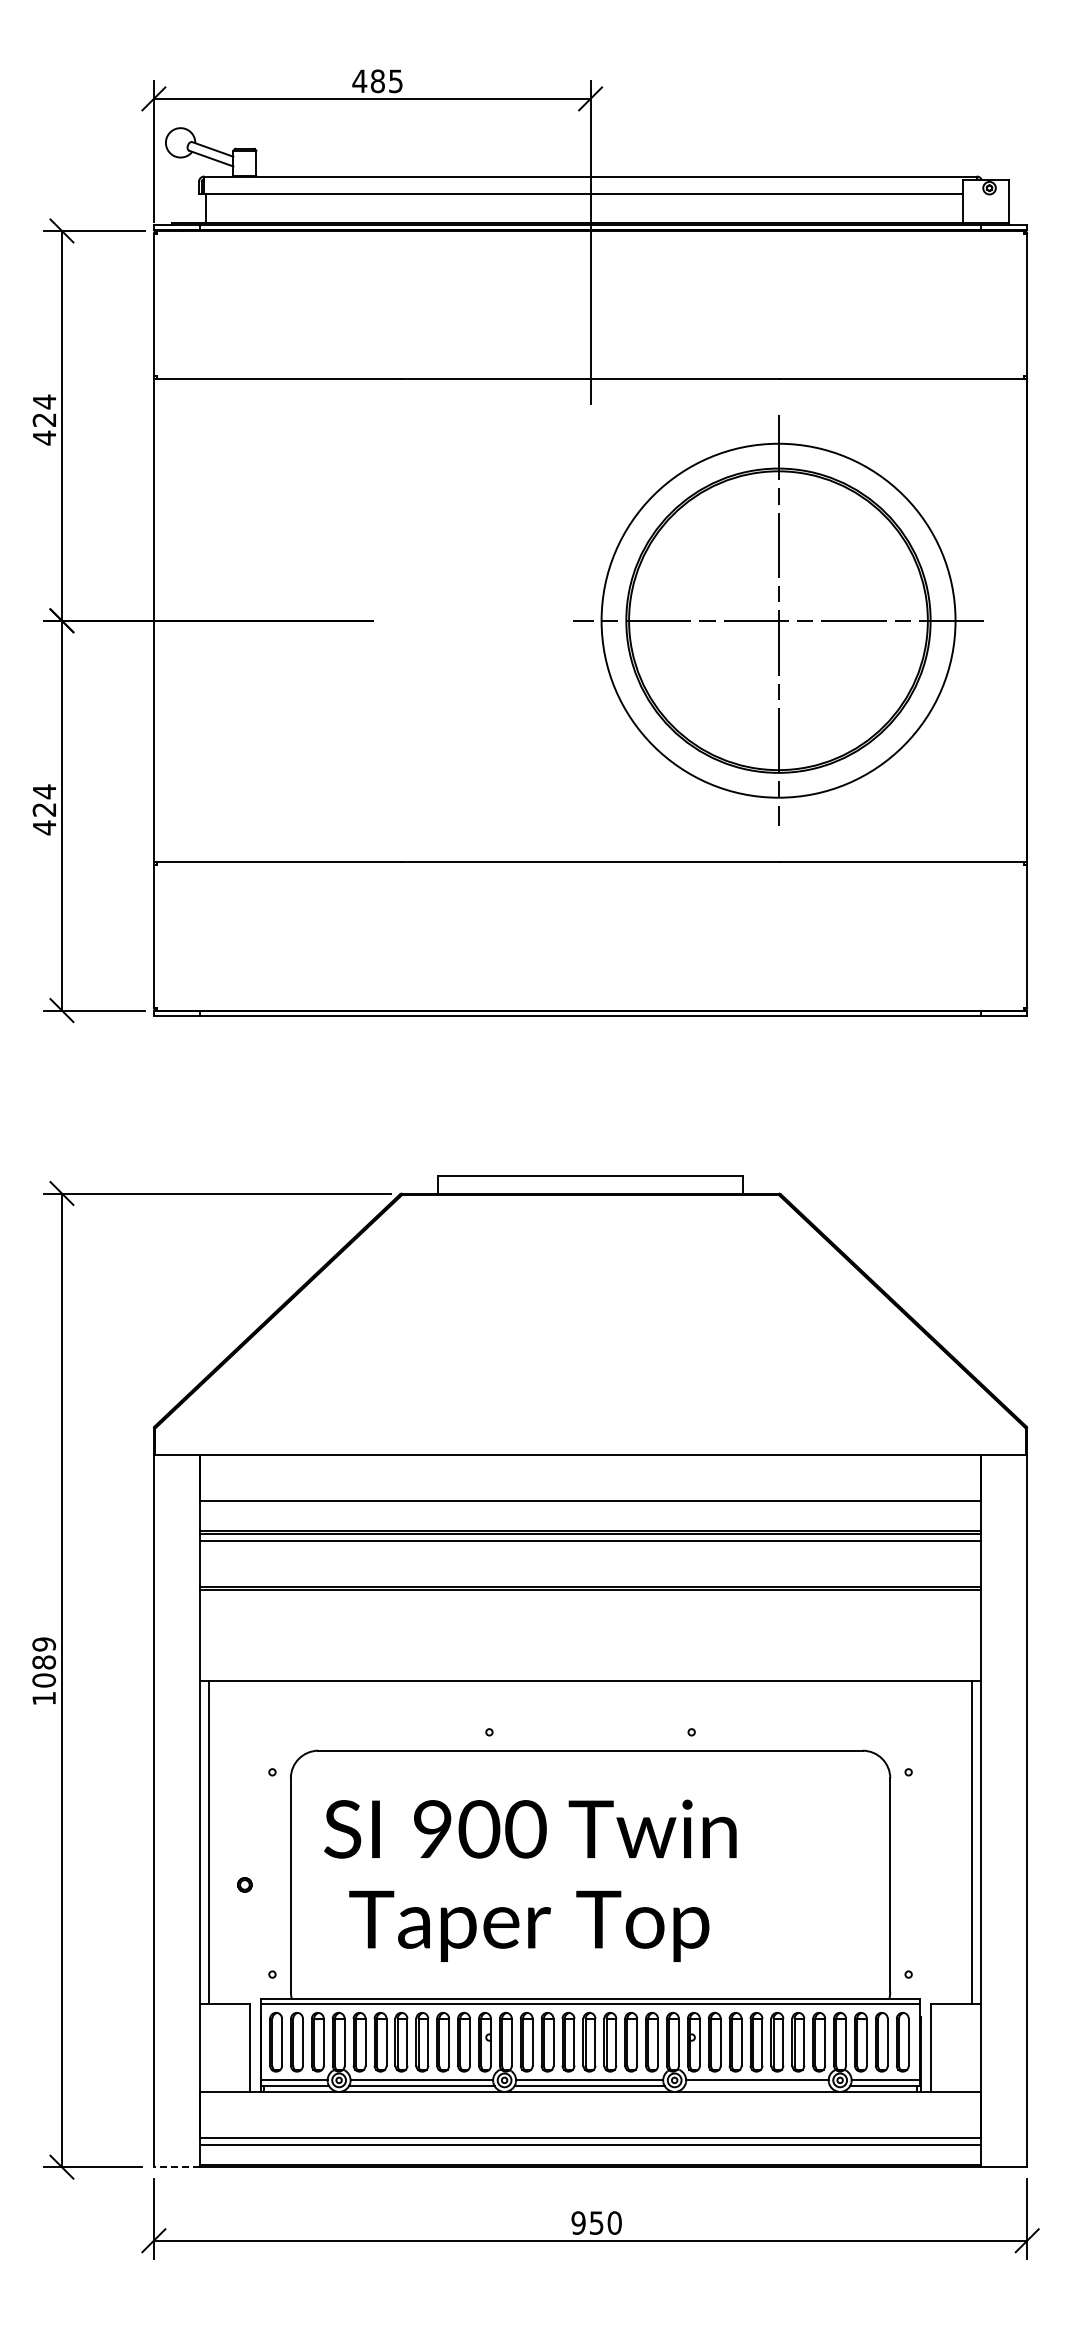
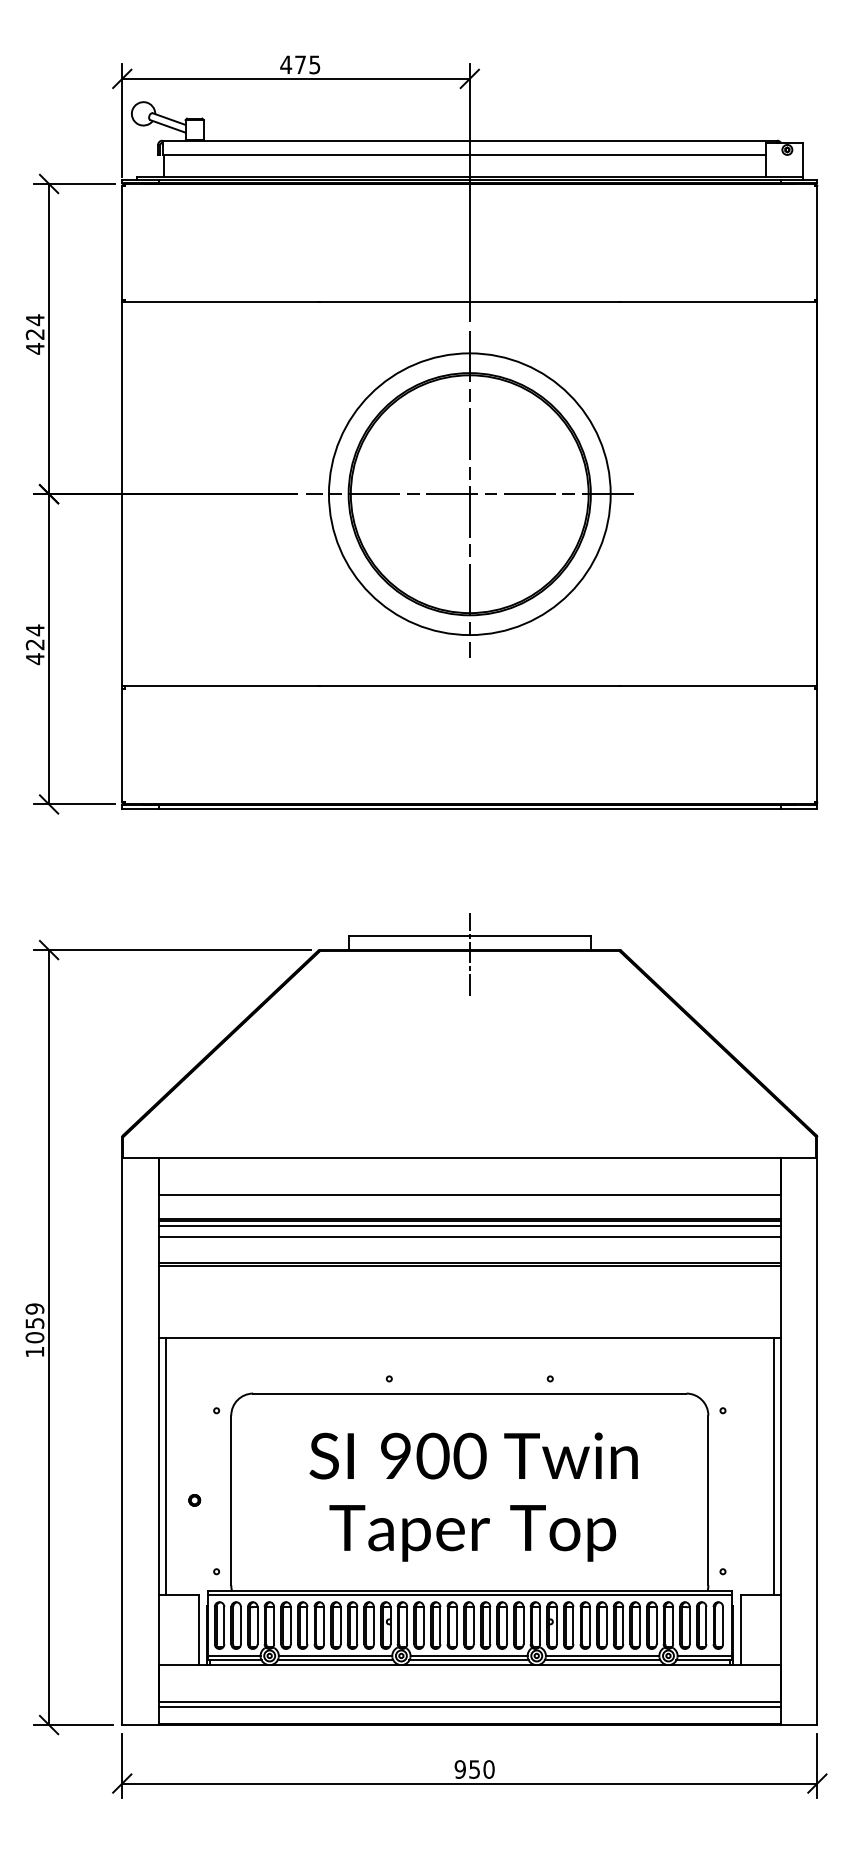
text: (377, 81) -> (300, 65), 485 -> 475
part: (778, 620) -> (469, 494), moved
line: (590, 1198) -> (469, 954), added
line: (590, 1554) -> (469, 1237), added
text: (44, 1662) -> (35, 1323), 1089 -> 1059
text: (530, 1880) -> (473, 1496), moved
line: (757, 2085) -> (602, 1660), added
line: (176, 2167) -> (140, 1725), dashed -> solid

